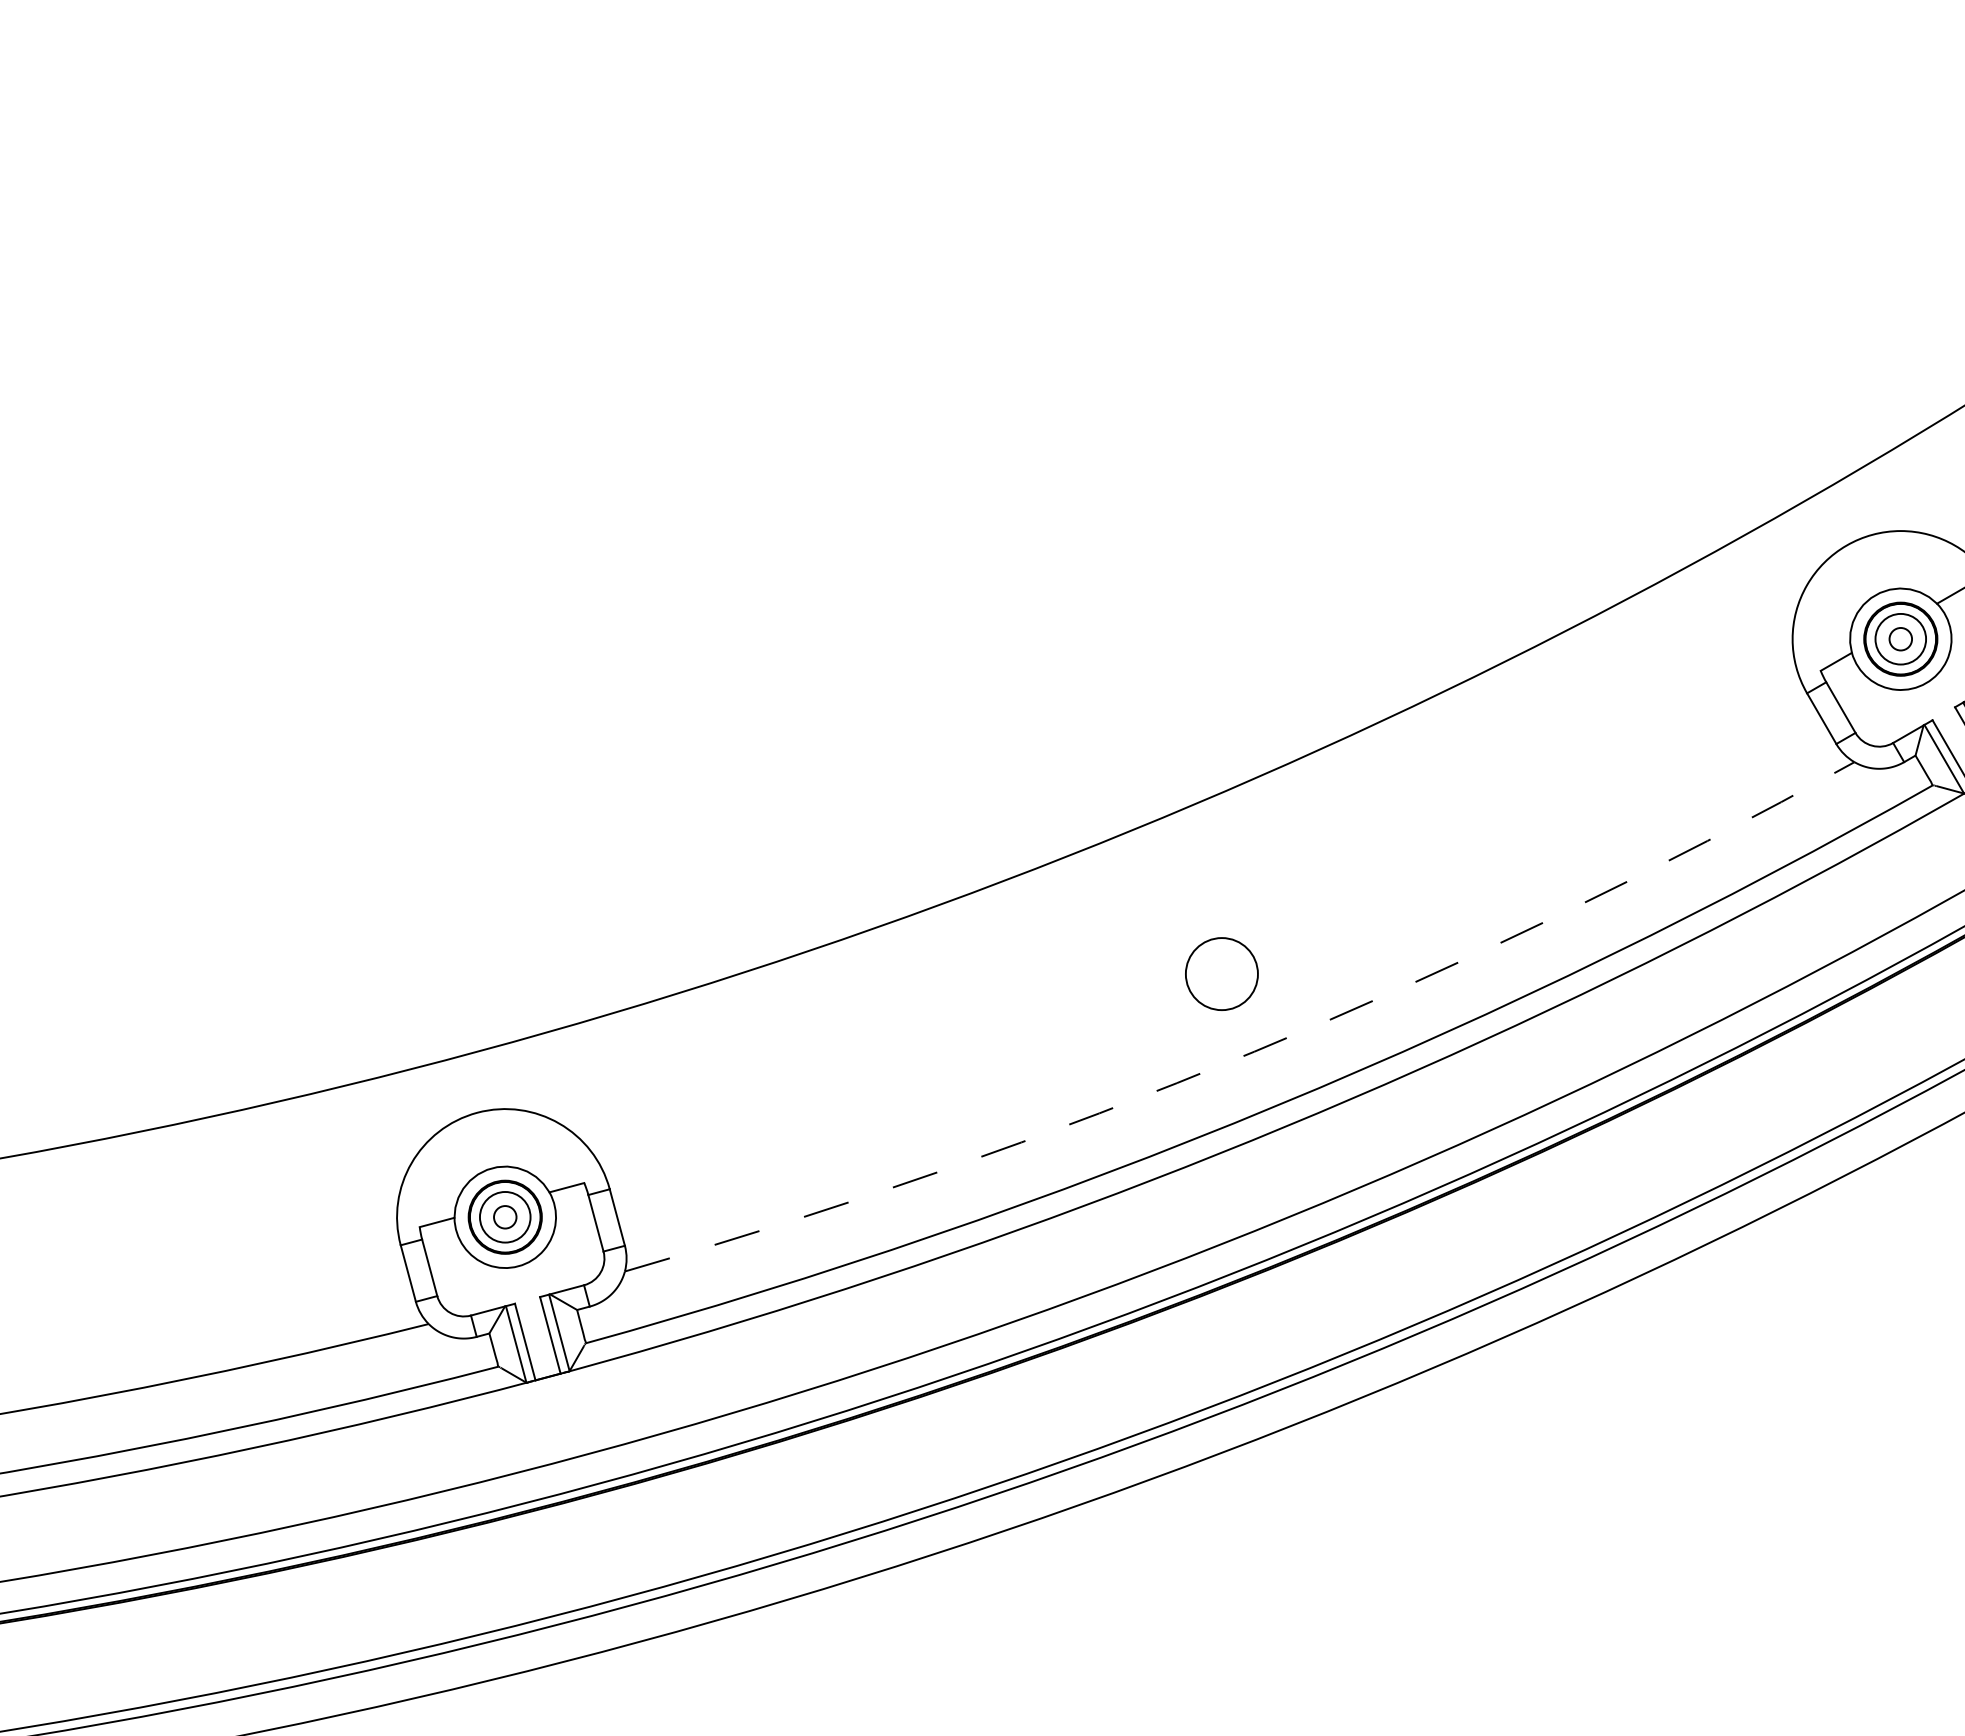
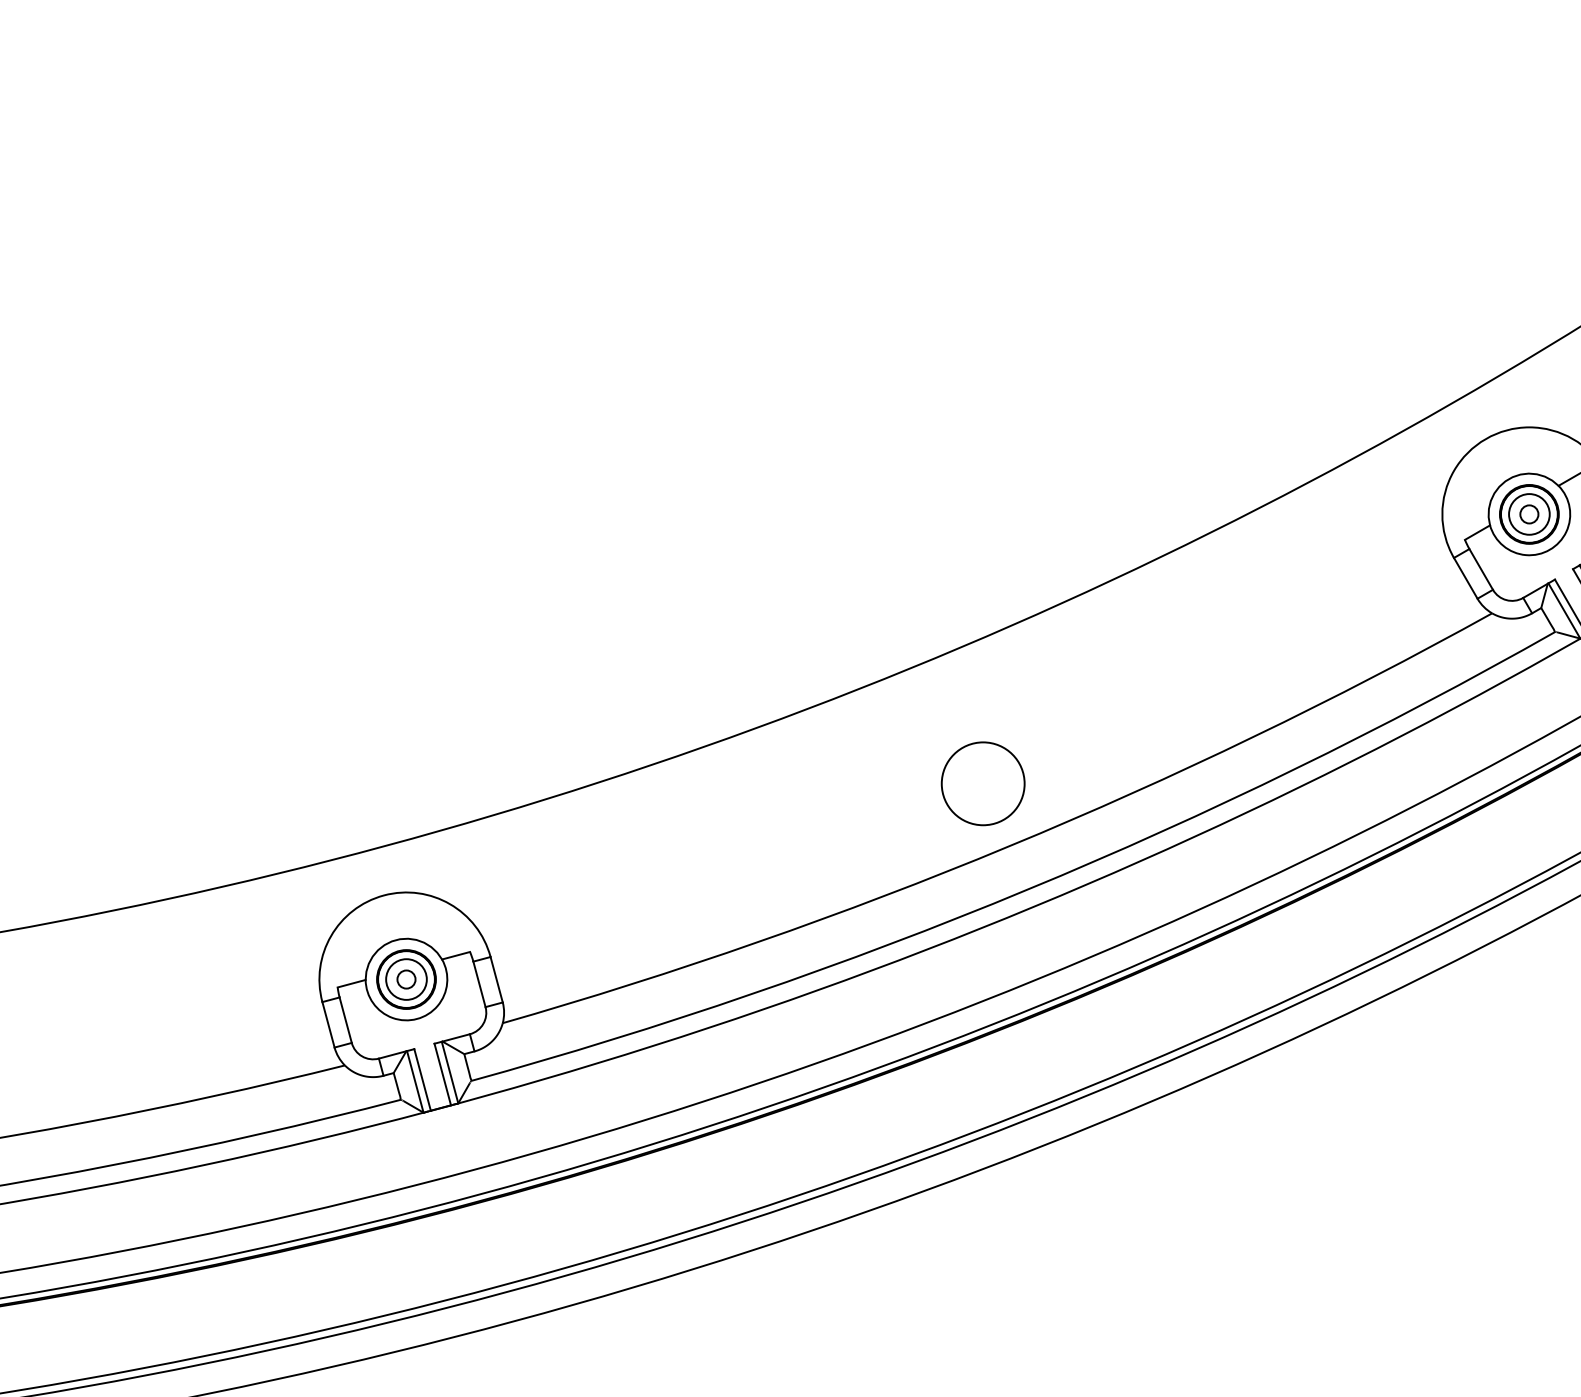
circle: (1221, 973) -> (982, 783), size x1.43
arc: (1254, 1051) -> (1009, 846), dashed -> solid

